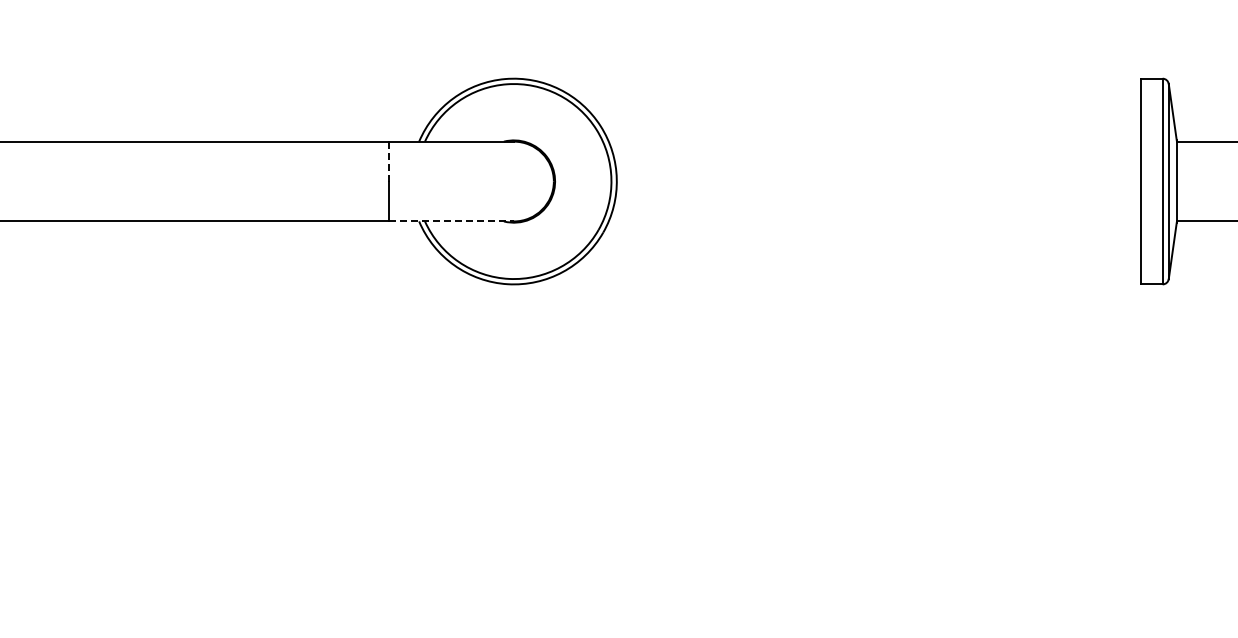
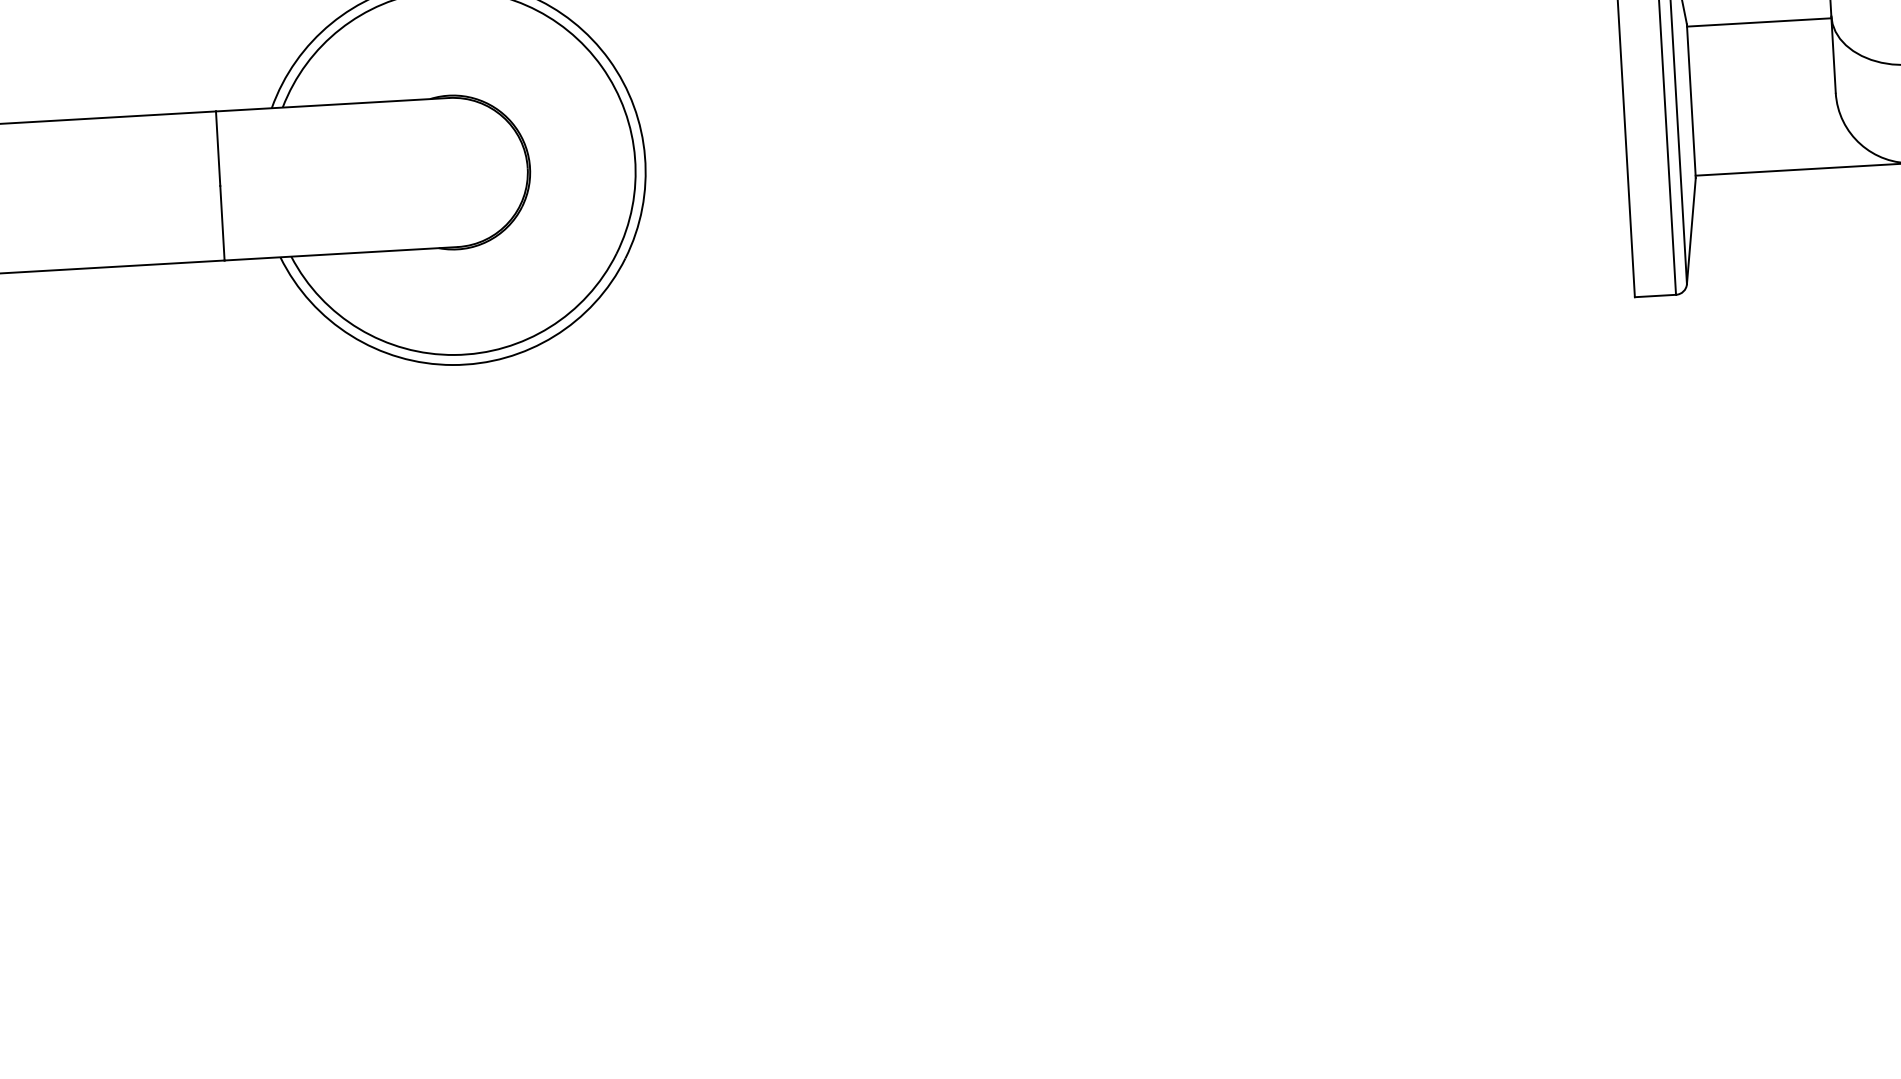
line: (389, 161) -> (218, 148), dashed -> solid
line: (452, 221) -> (342, 253), dashed -> solid

